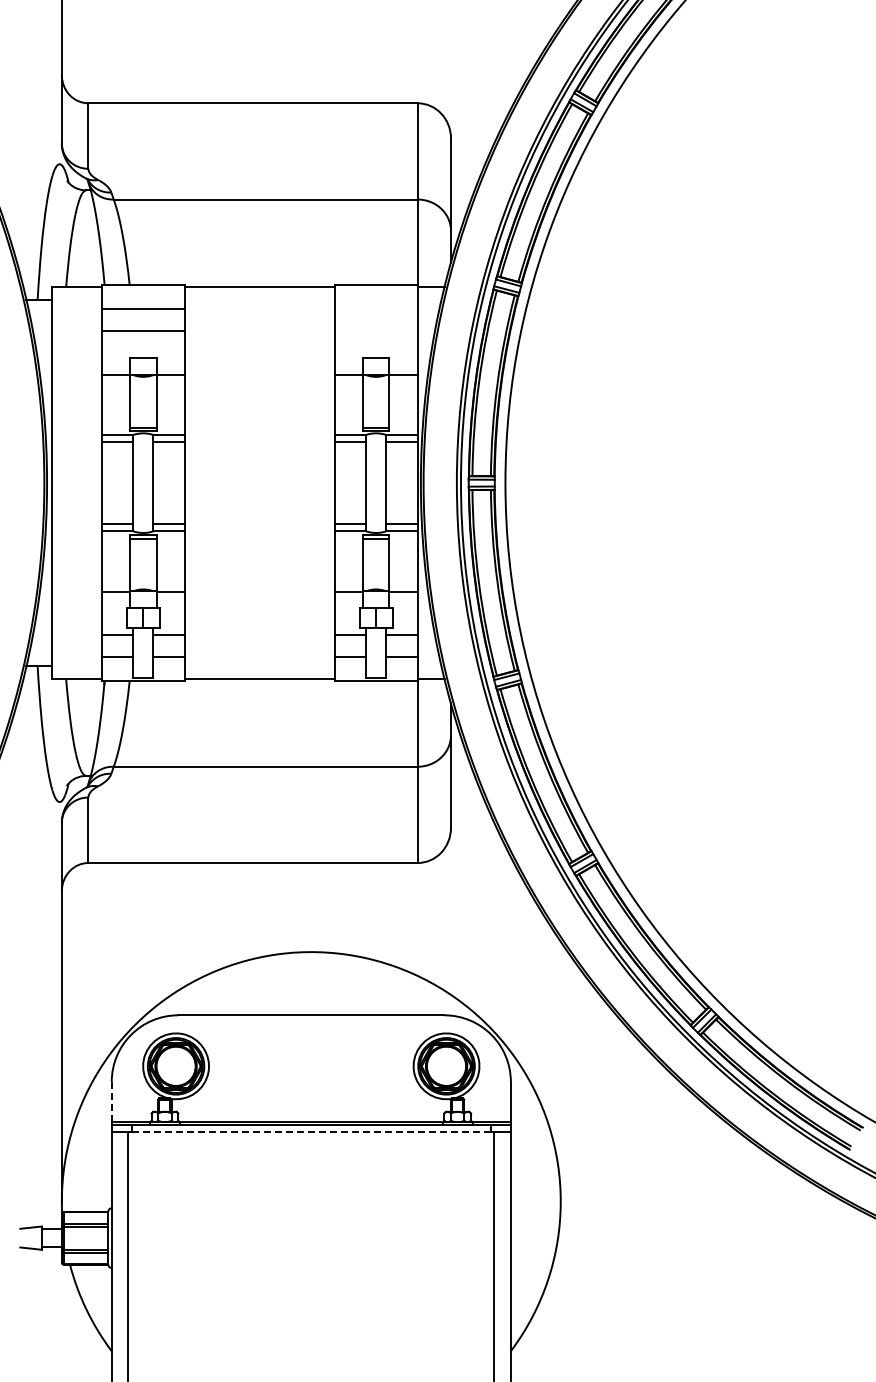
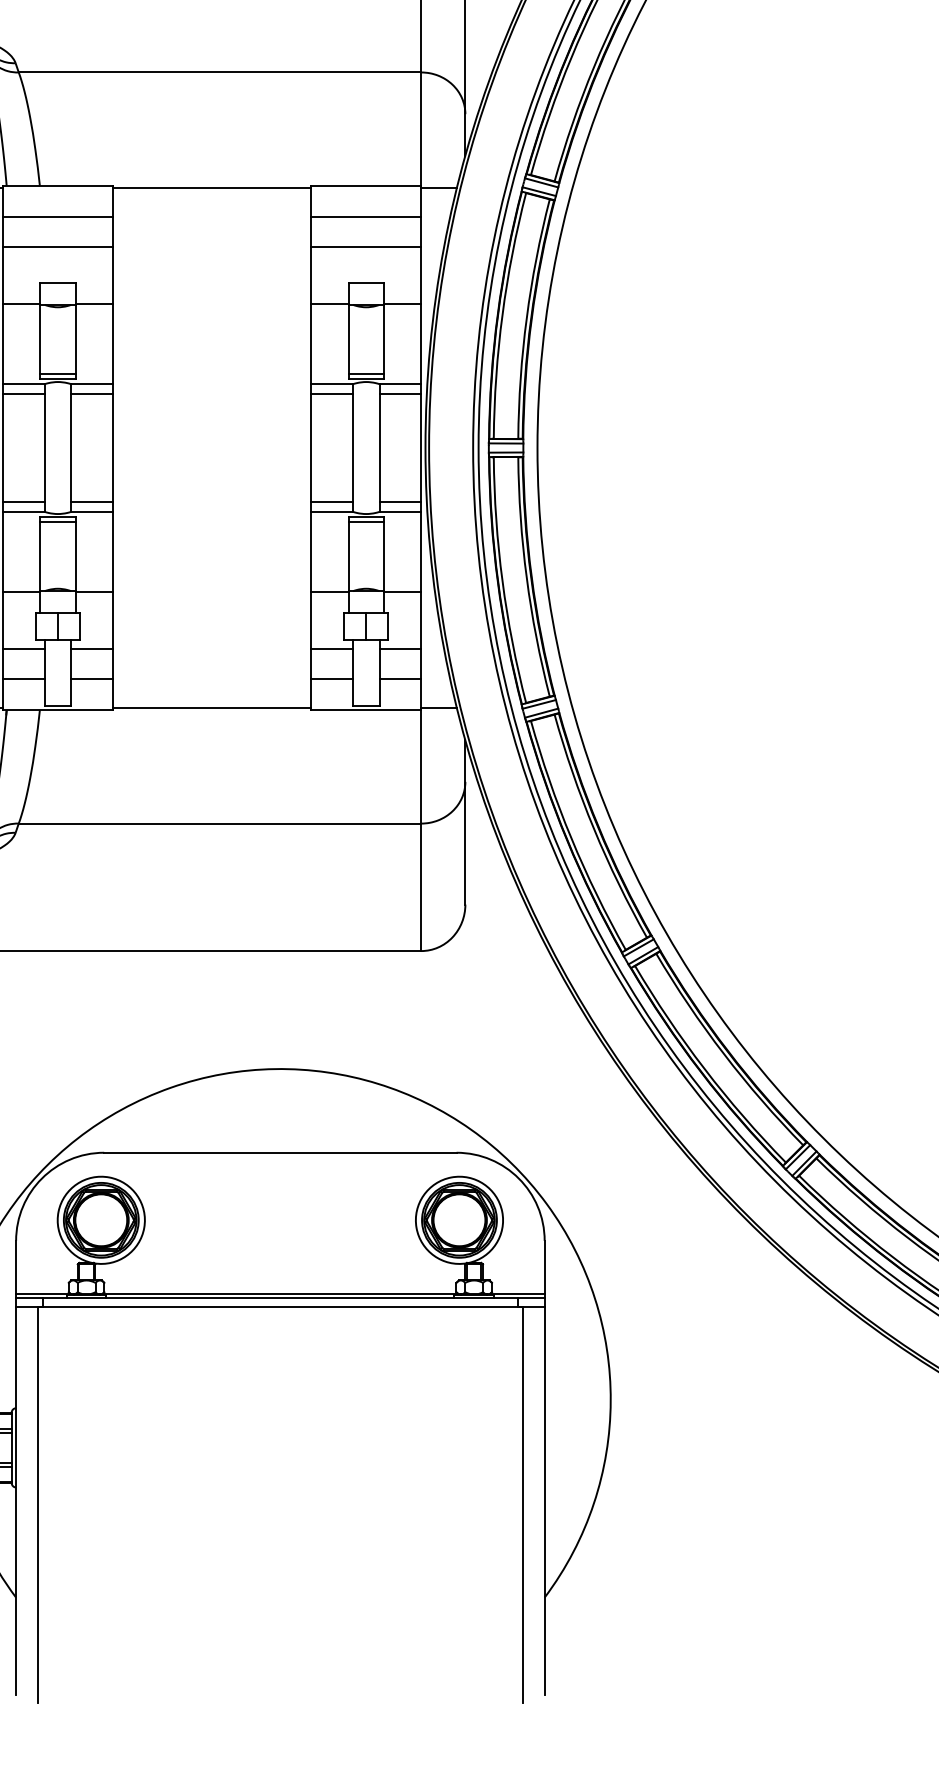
line: (375, 308) -> (365, 216), added
line: (375, 331) -> (365, 247), added
line: (111, 1101) -> (15, 1266), dashed -> solid
line: (311, 1131) -> (280, 1306), dashed -> solid

